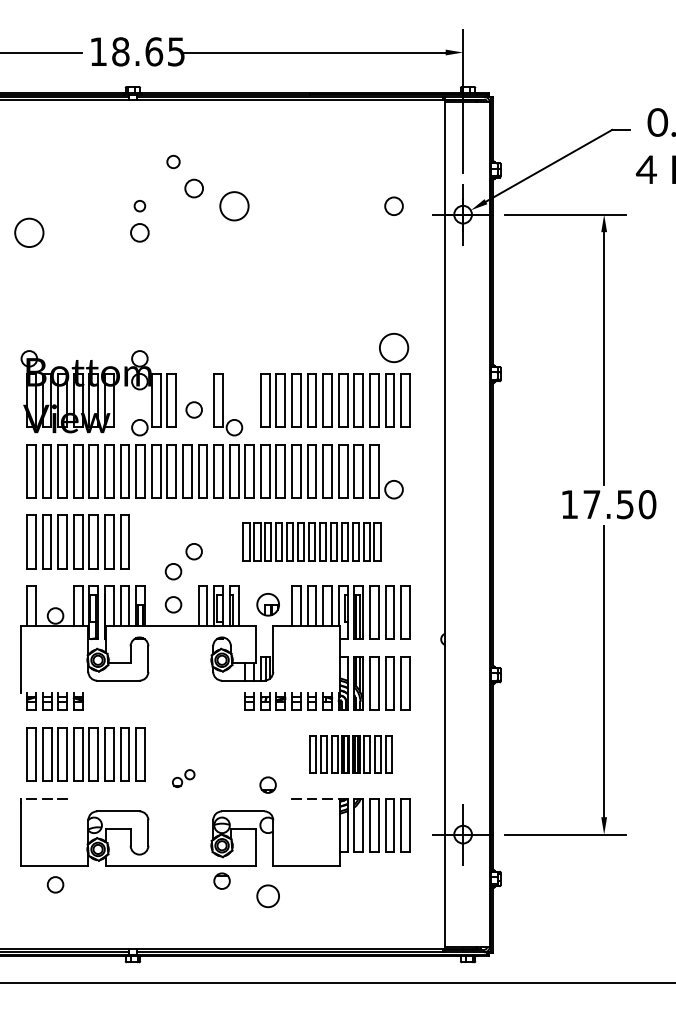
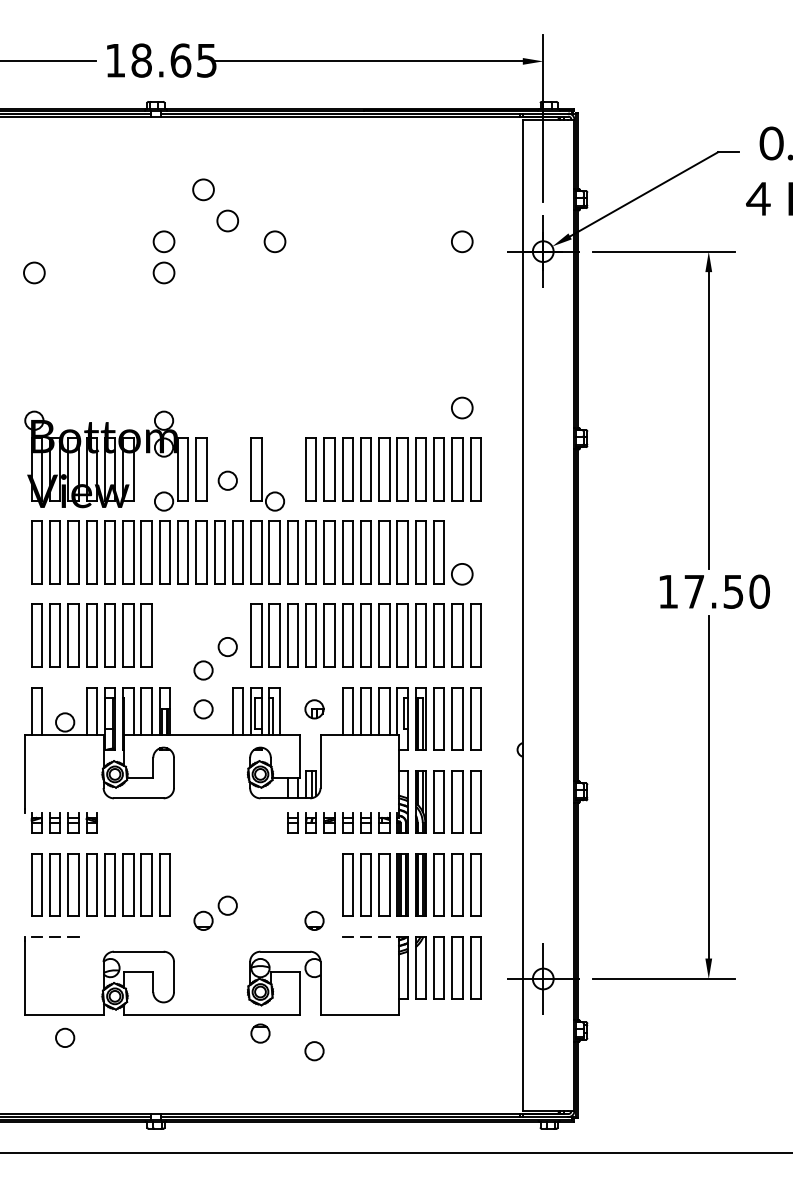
circle: (173, 161) -> (203, 189), size x1.43
circle: (139, 205) -> (163, 240), size x1.67
circle: (234, 206) -> (275, 242), size x0.62
circle: (29, 232) -> (34, 272), size x0.62
circle: (393, 347) -> (461, 407), size x0.62
part: (311, 541) -> (365, 635), size x1.43
part: (267, 604) -> (313, 708), size x0.71
part: (350, 754) -> (411, 884), size x1.43
part: (183, 778) -> (215, 913), size x1.67
circle: (267, 895) -> (313, 1050), size x0.71

